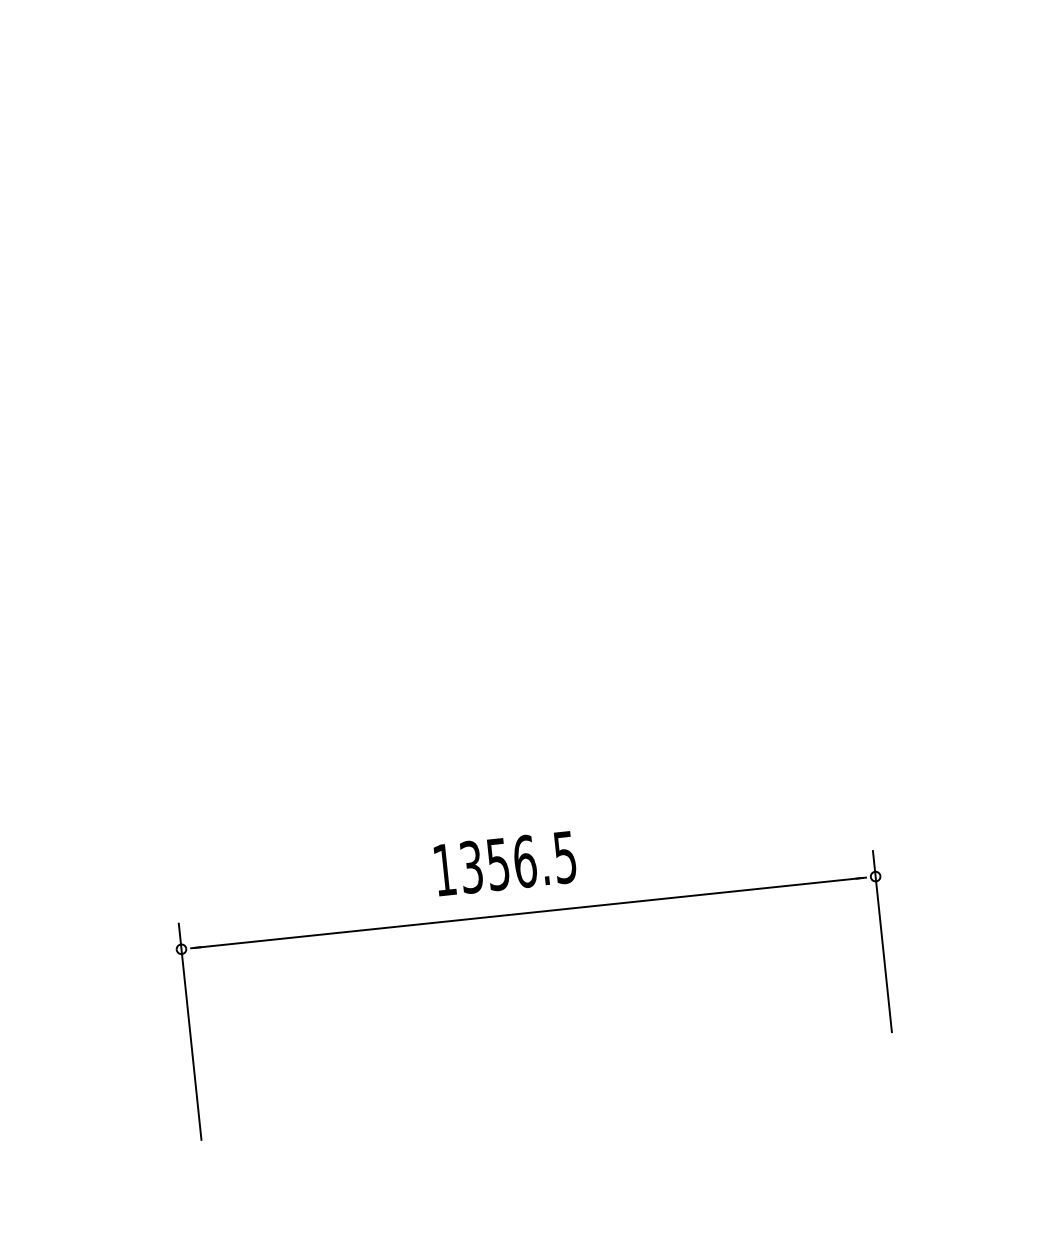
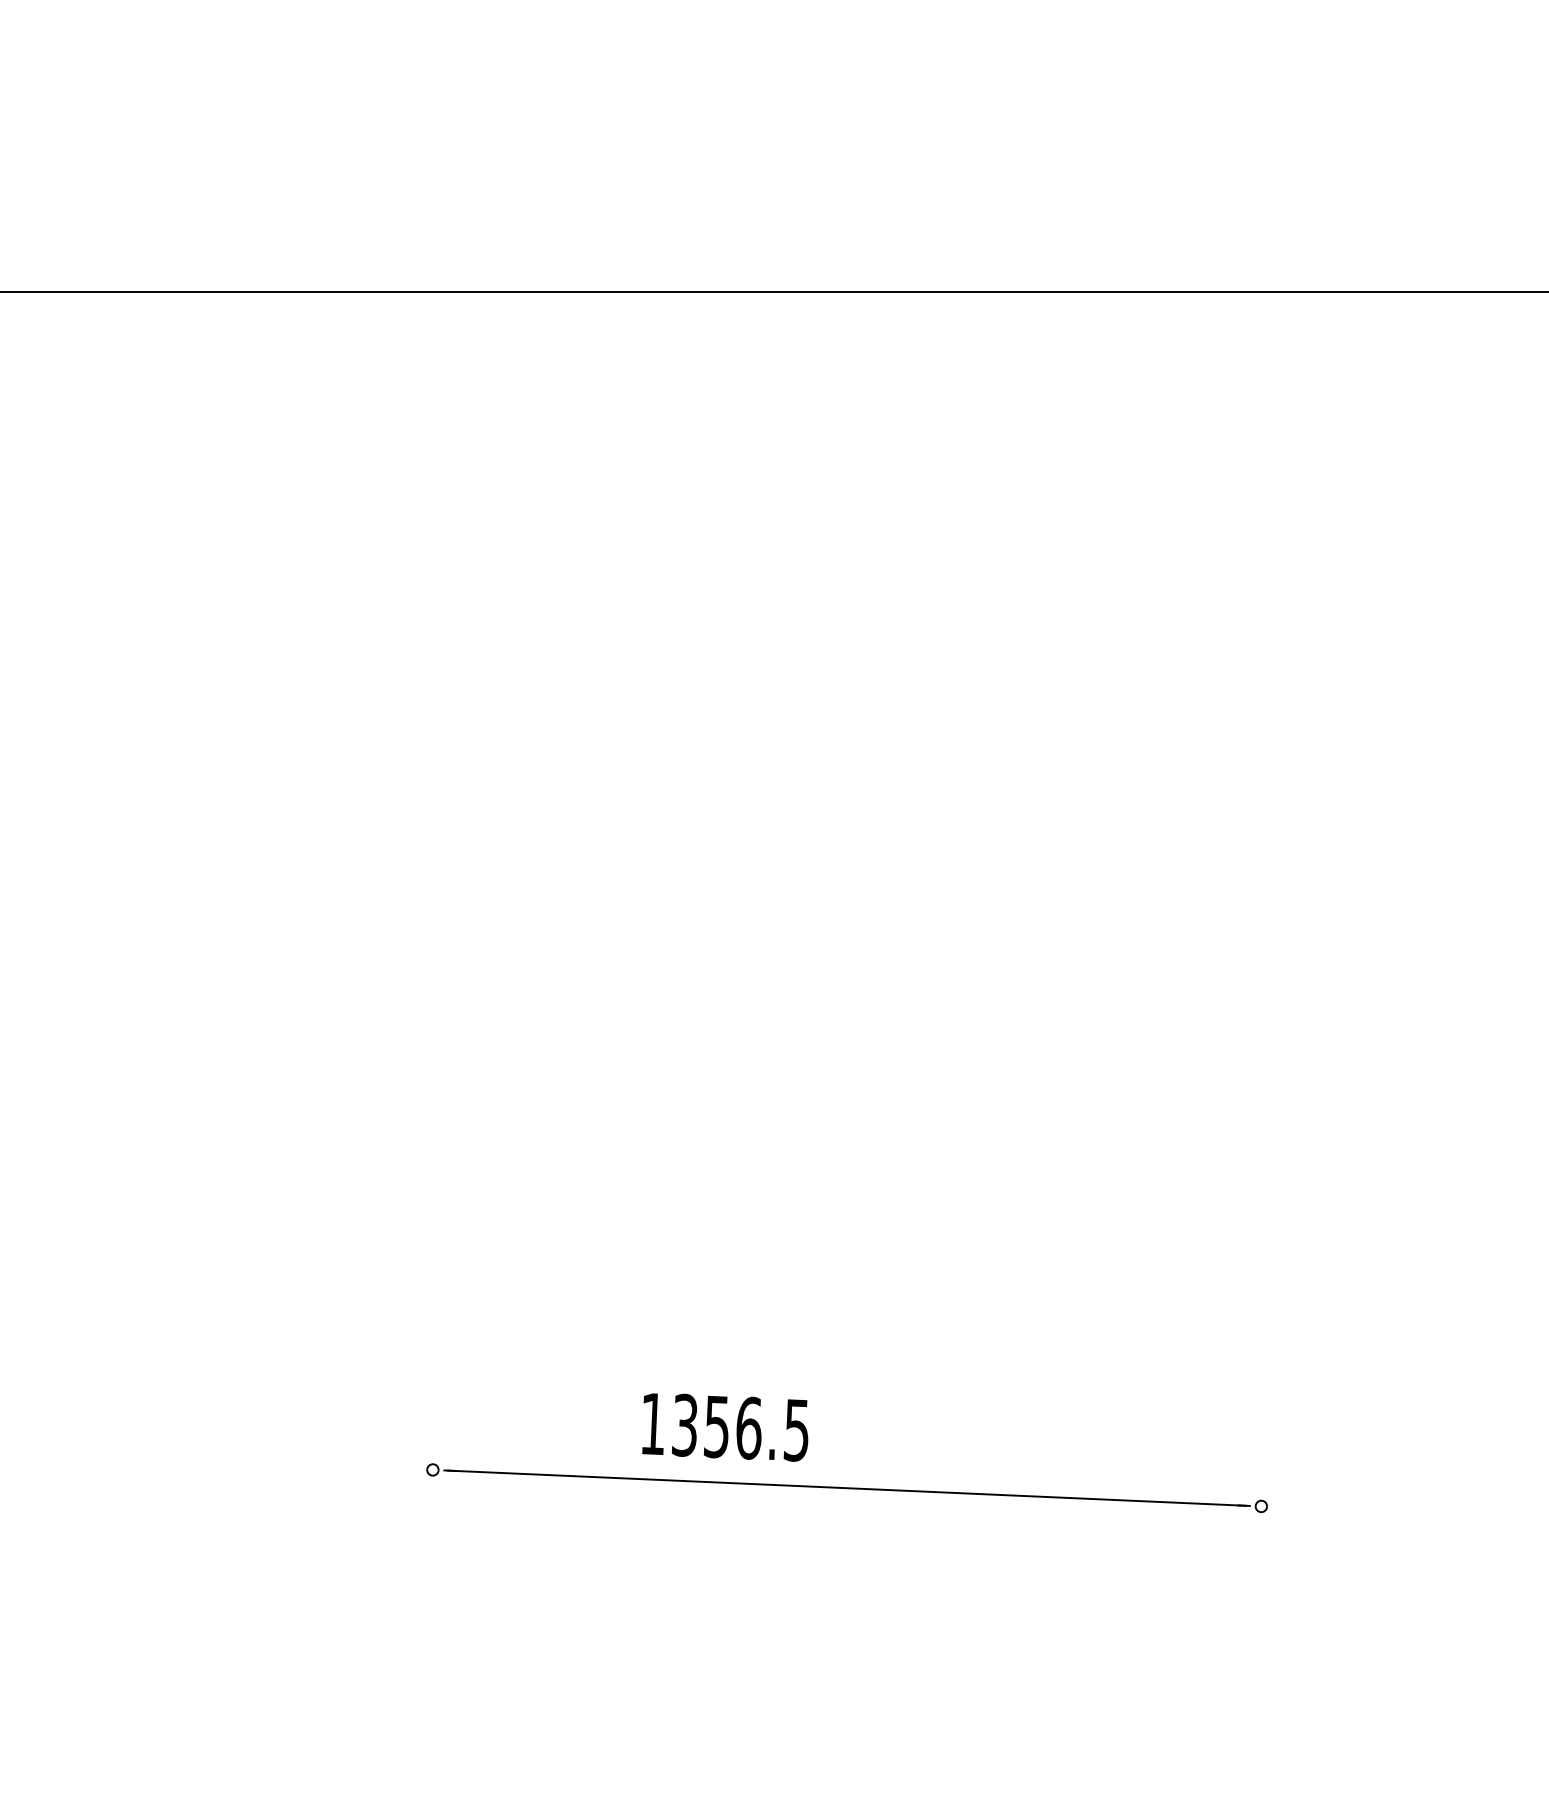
text: (505, 863) -> (725, 1427), moved
line: (881, 941) -> (1257, 1583), removed
line: (190, 1031) -> (428, 1568), removed

